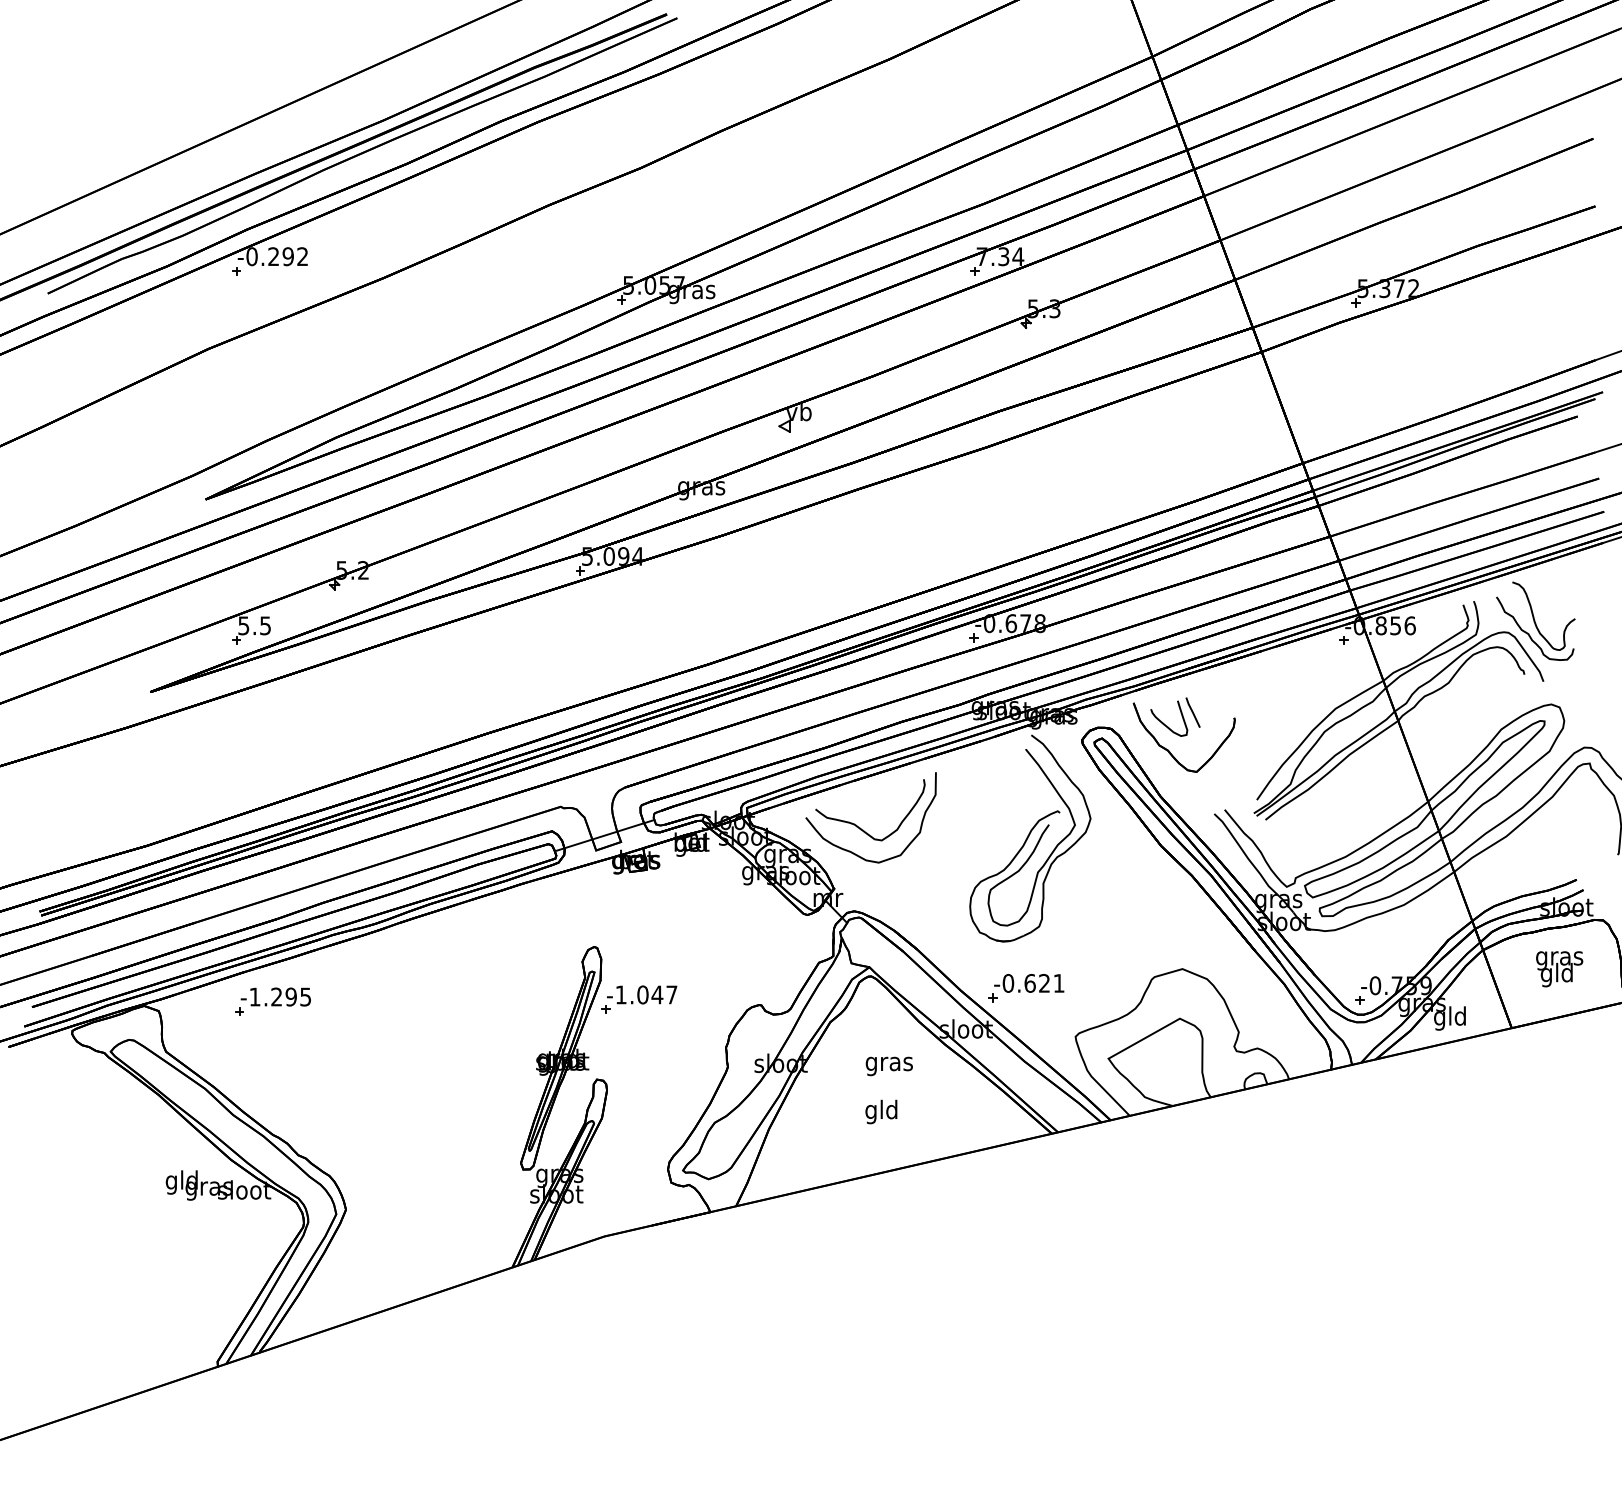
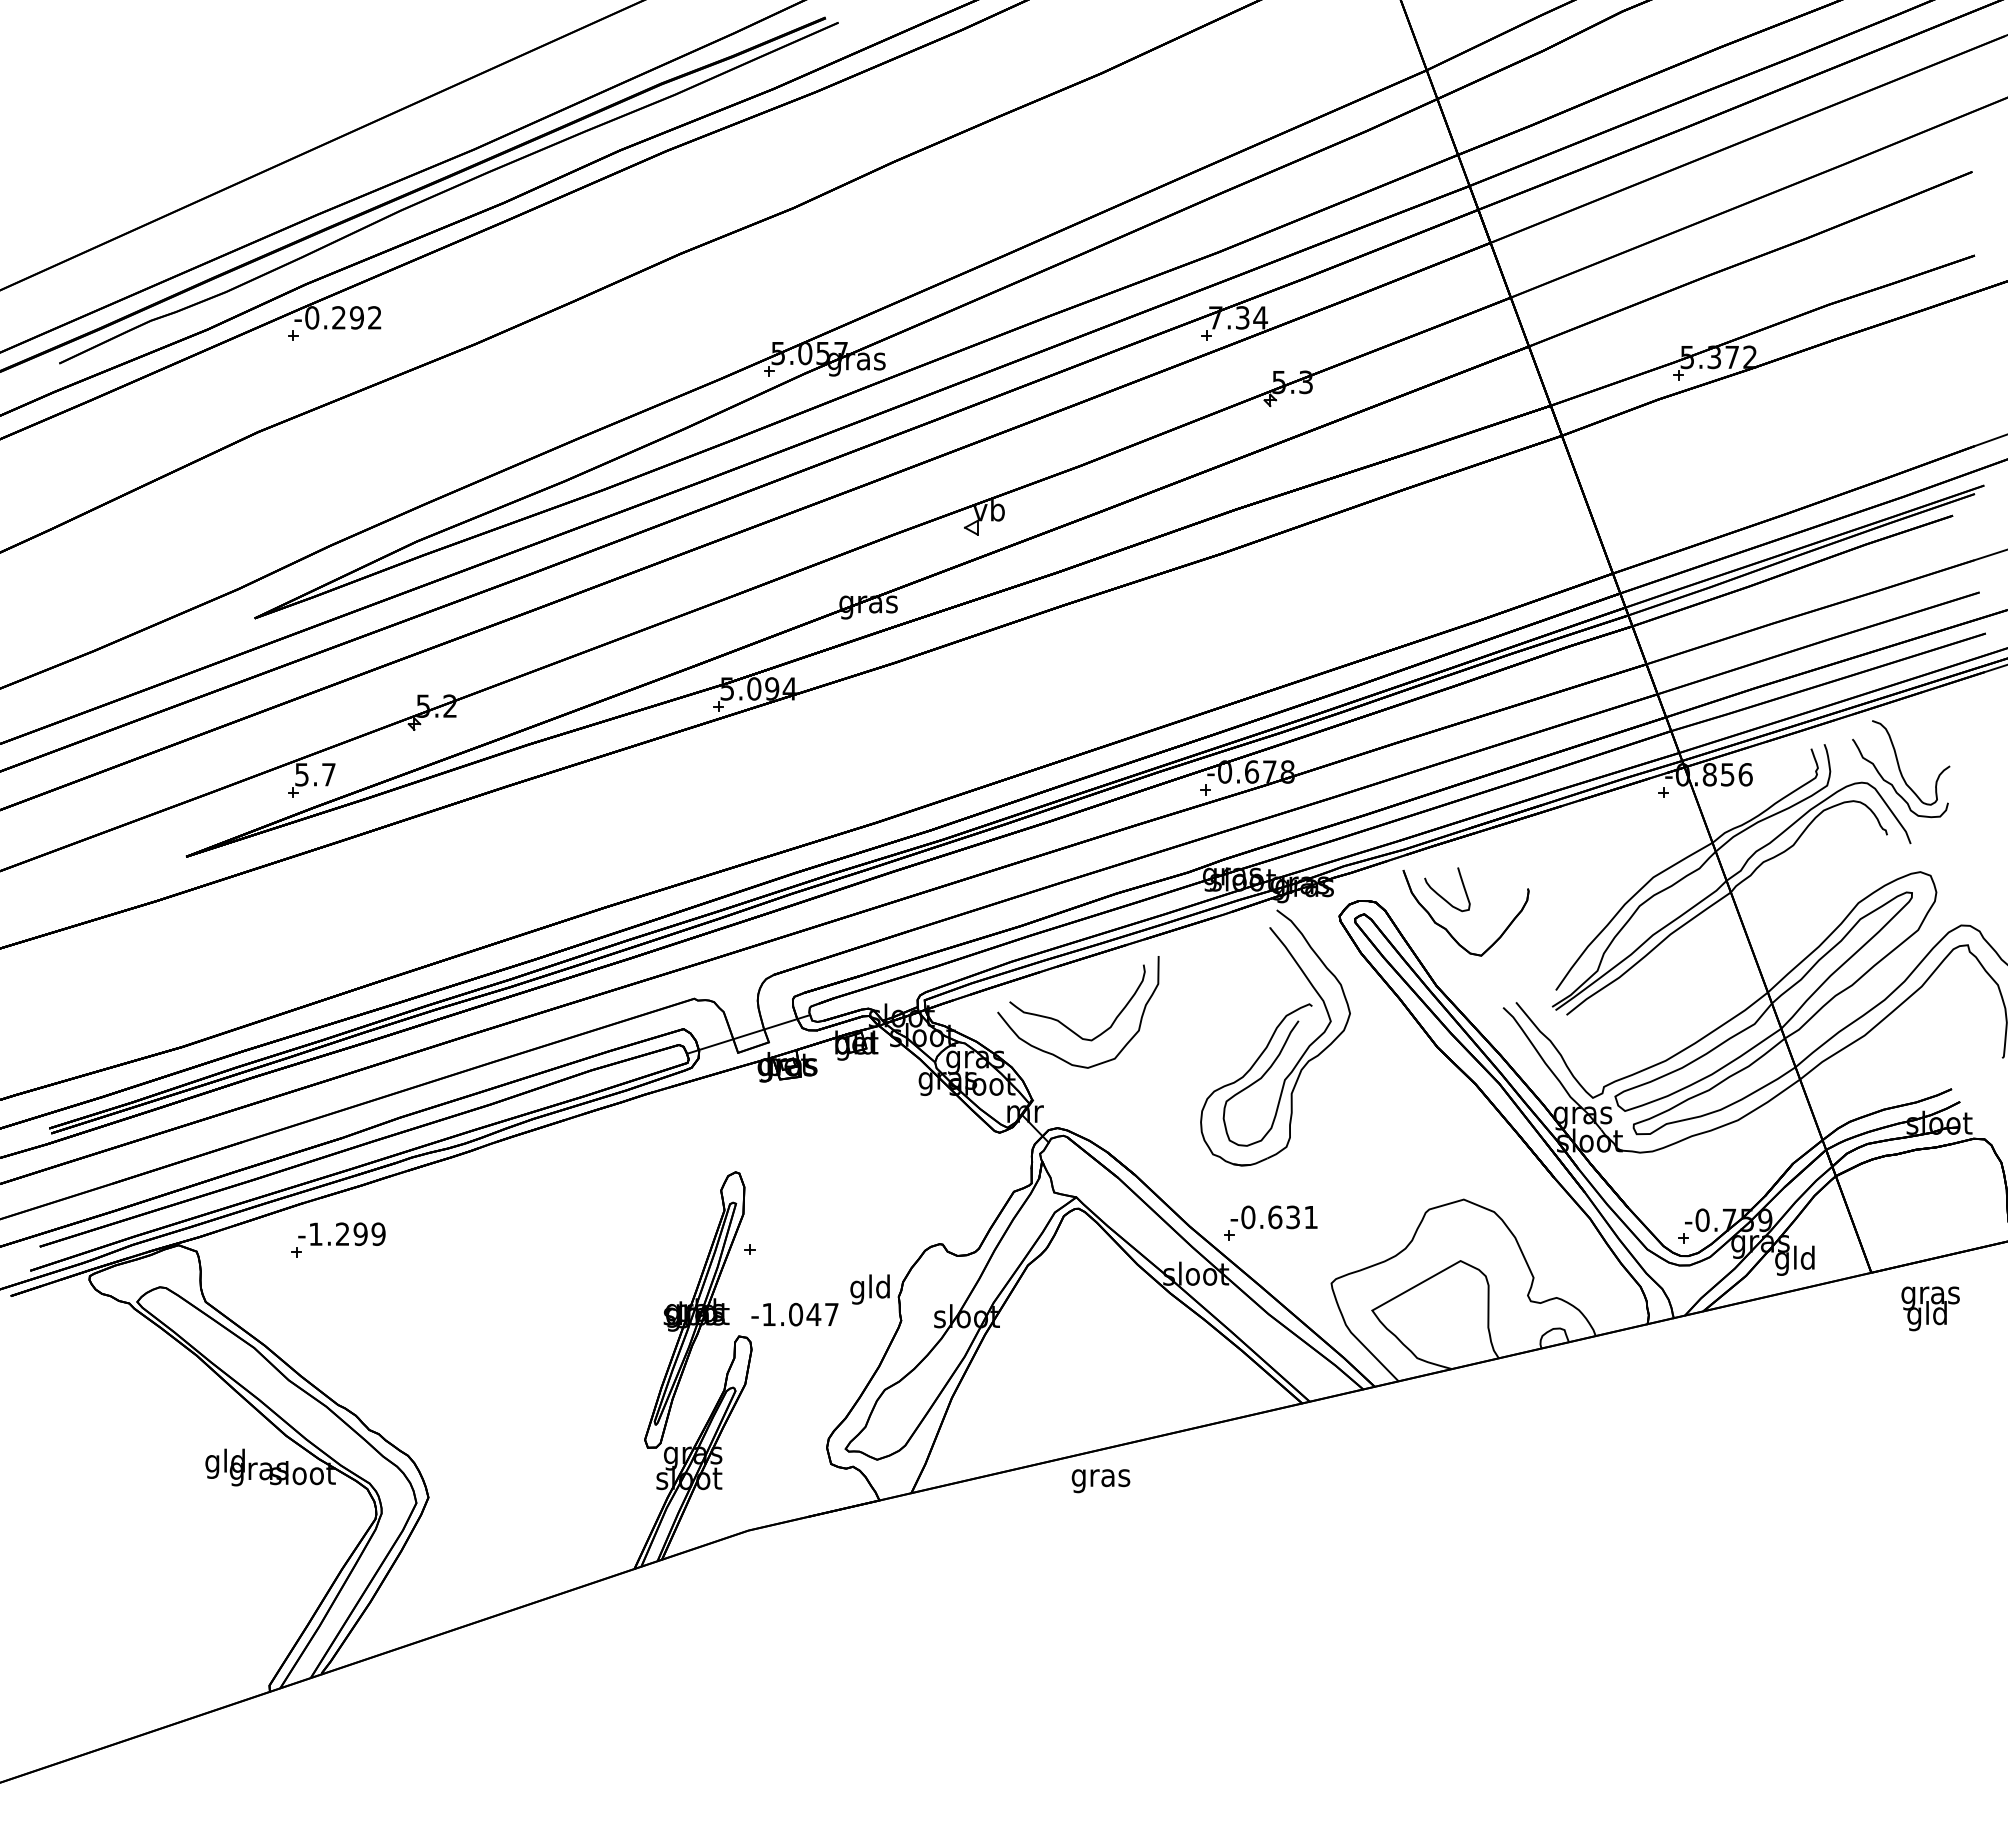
text: (265, 625) -> (328, 774), 5.5 -> 5.7
line: (1192, 712) -> (1476, 881), removed
text: (1559, 968) -> (1930, 1308), moved
text: (1044, 983) -> (1292, 1217), -0.621 -> -0.631
text: (641, 994) -> (794, 1314), moved
text: (305, 996) -> (378, 1233), -1.295 -> -1.299
text: (888, 1066) -> (1100, 1481), moved
text: (880, 1111) -> (869, 1289), moved

